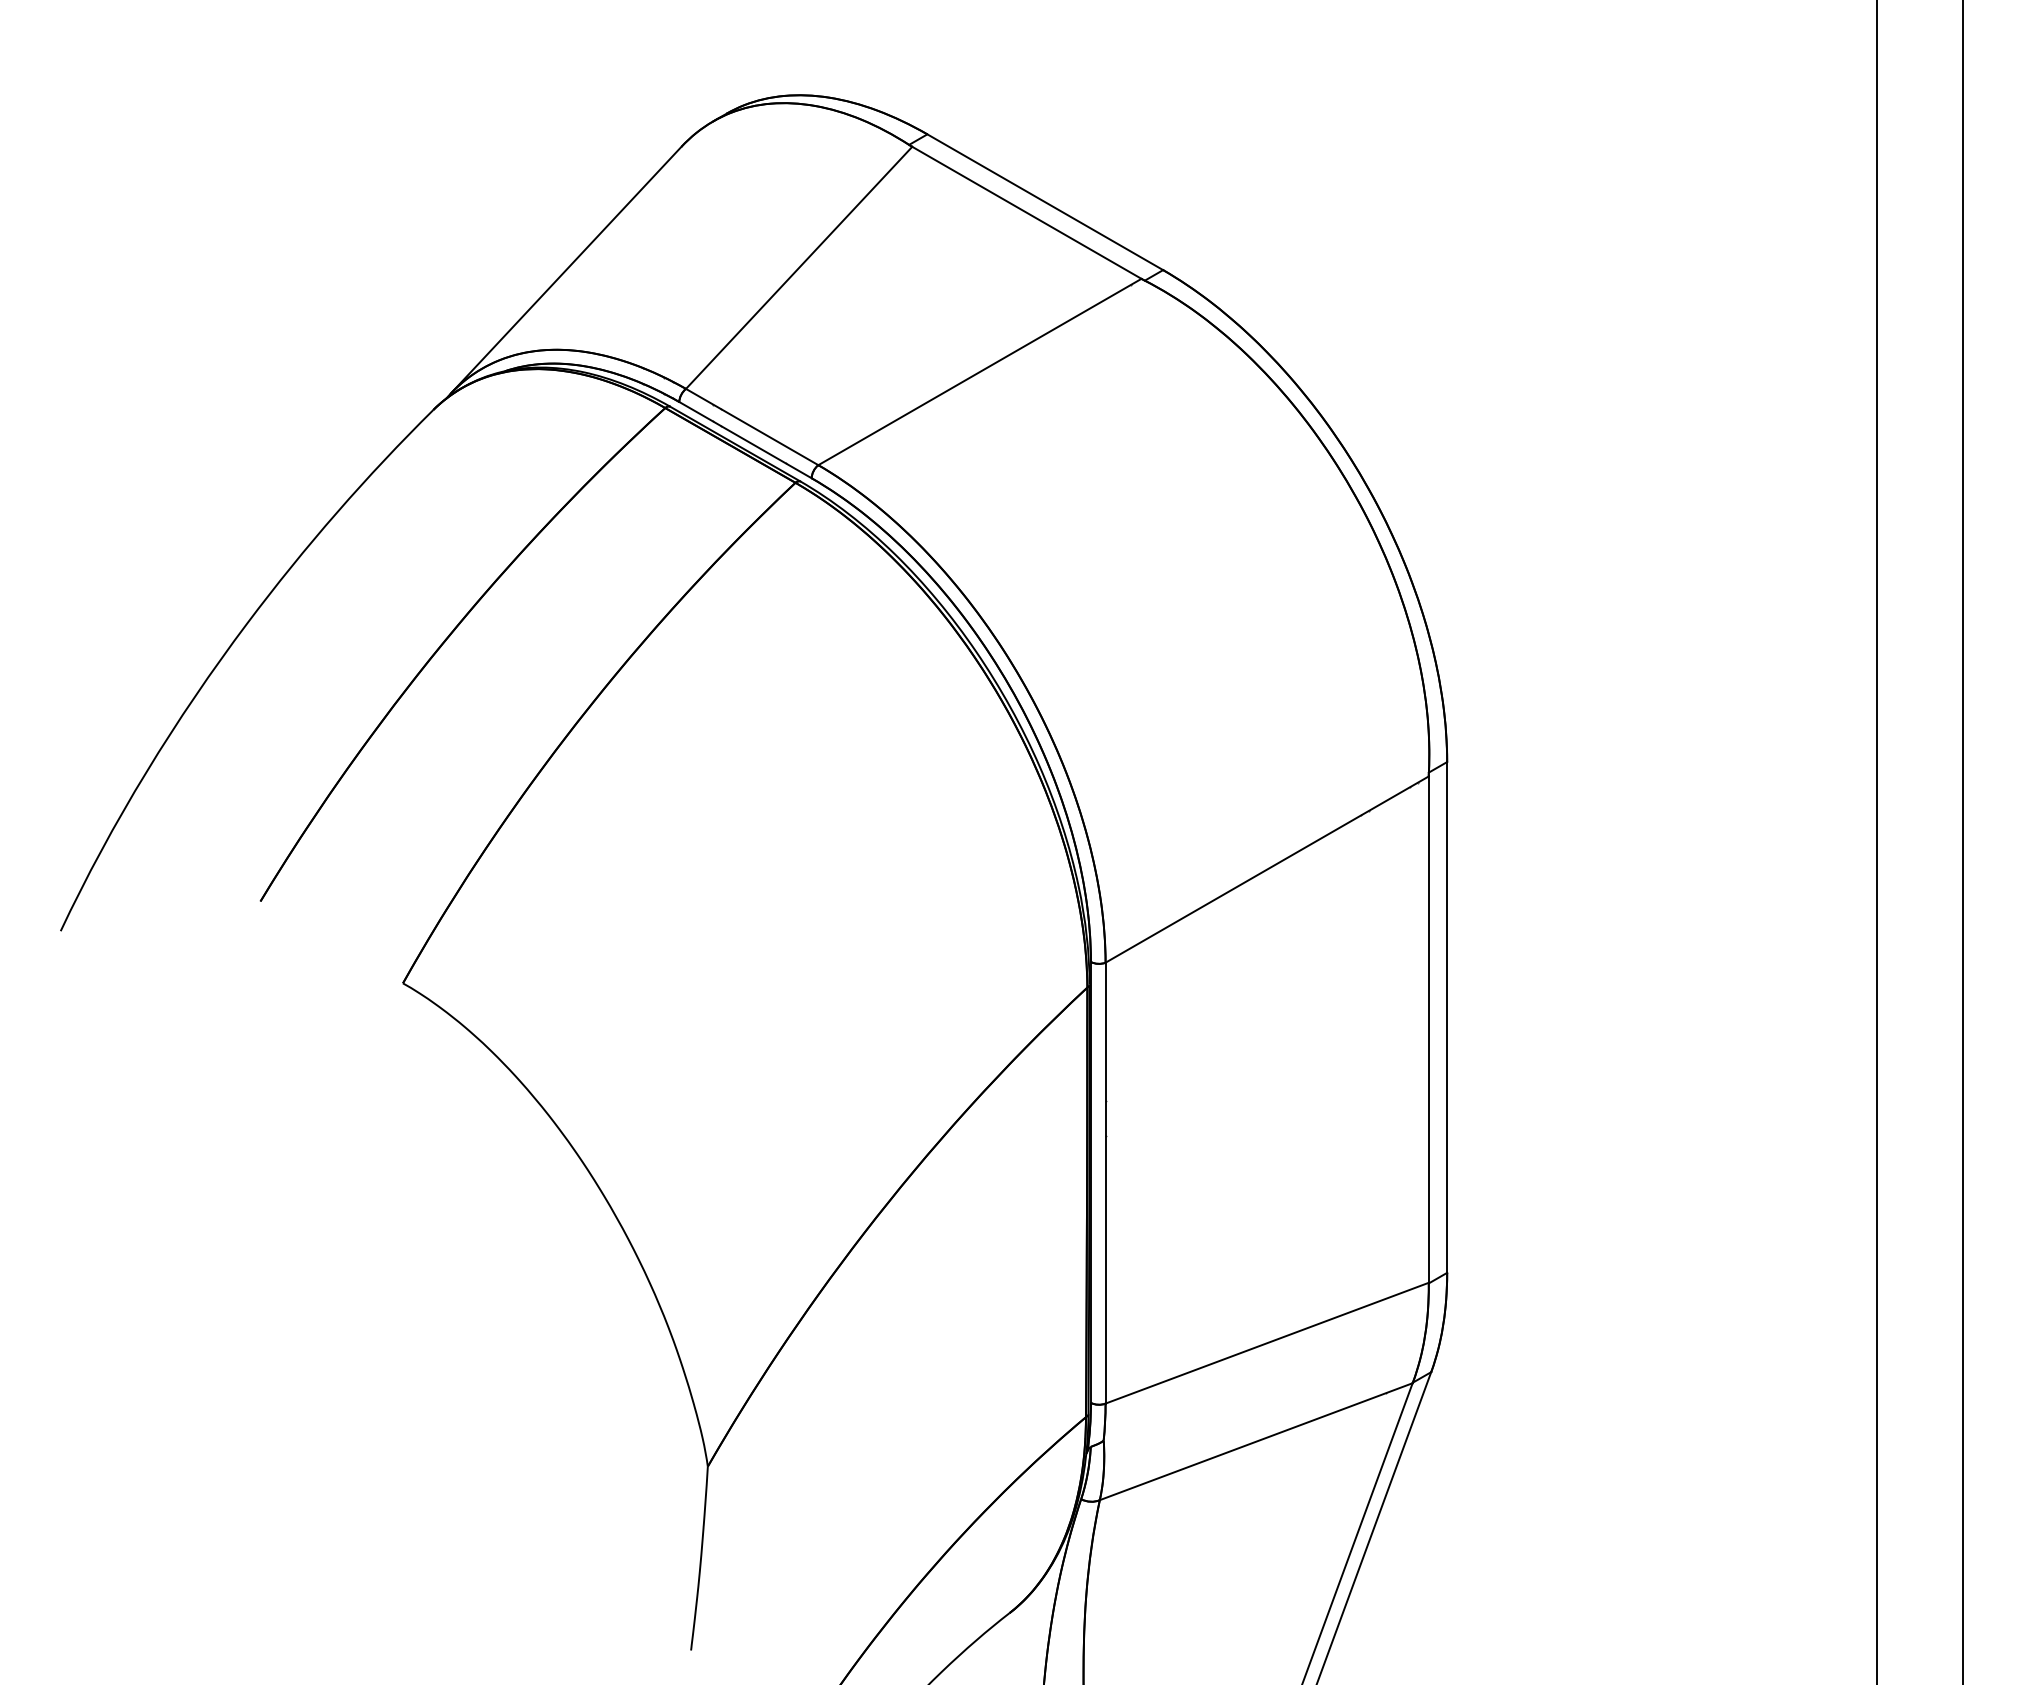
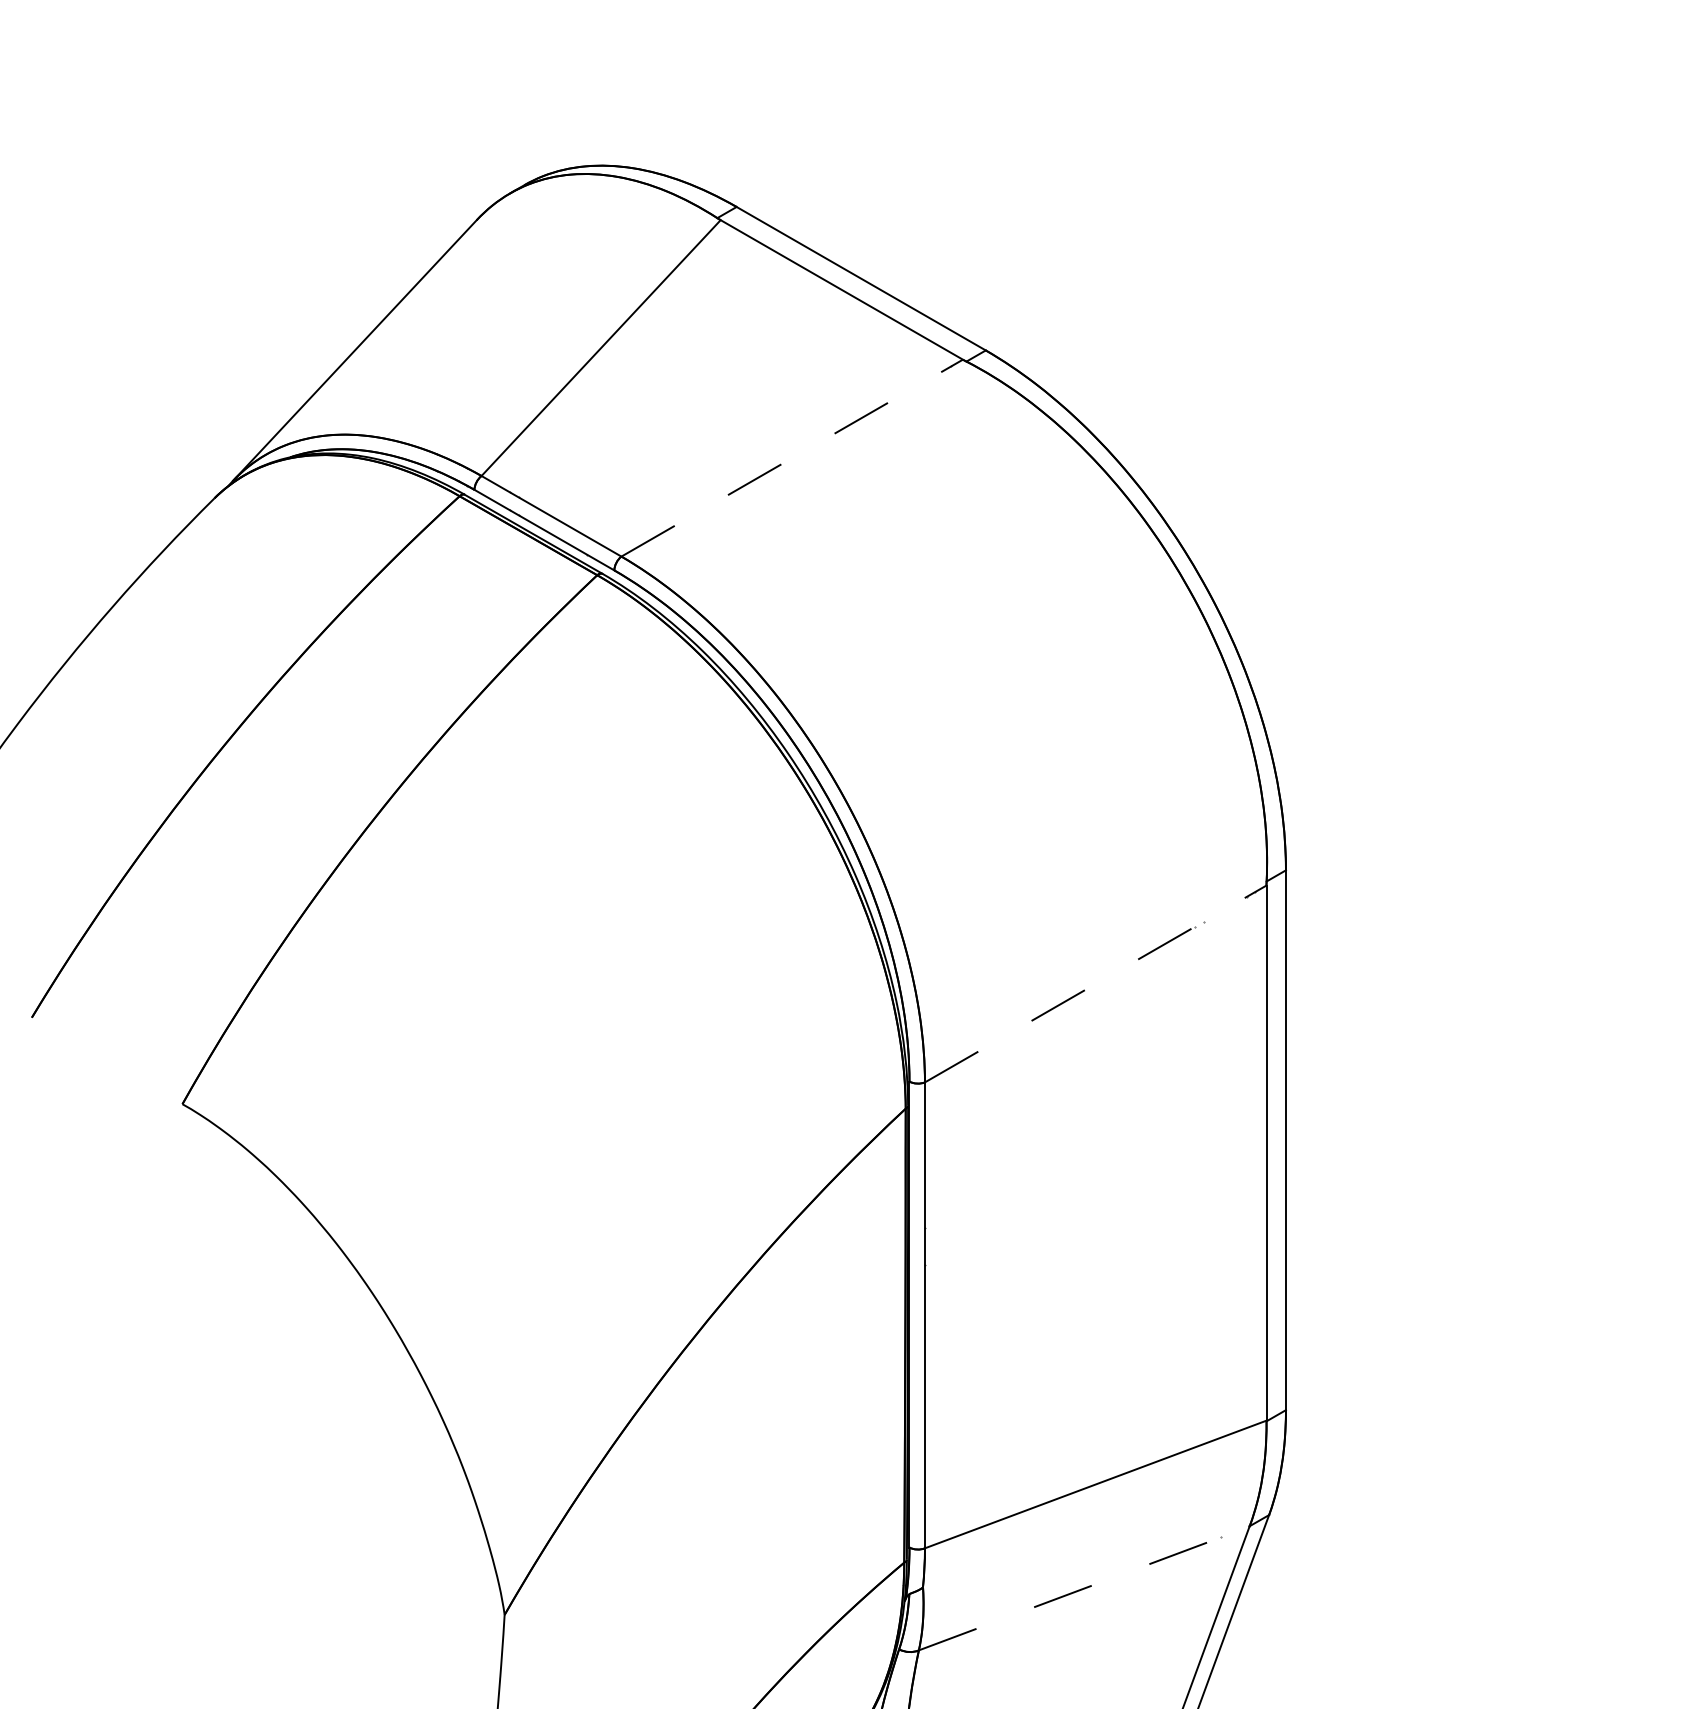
line: (979, 372) -> (791, 458), solid -> dashed
line: (1267, 869) -> (1096, 983), solid -> dashed
line: (1256, 1441) -> (1084, 1588), solid -> dashed

